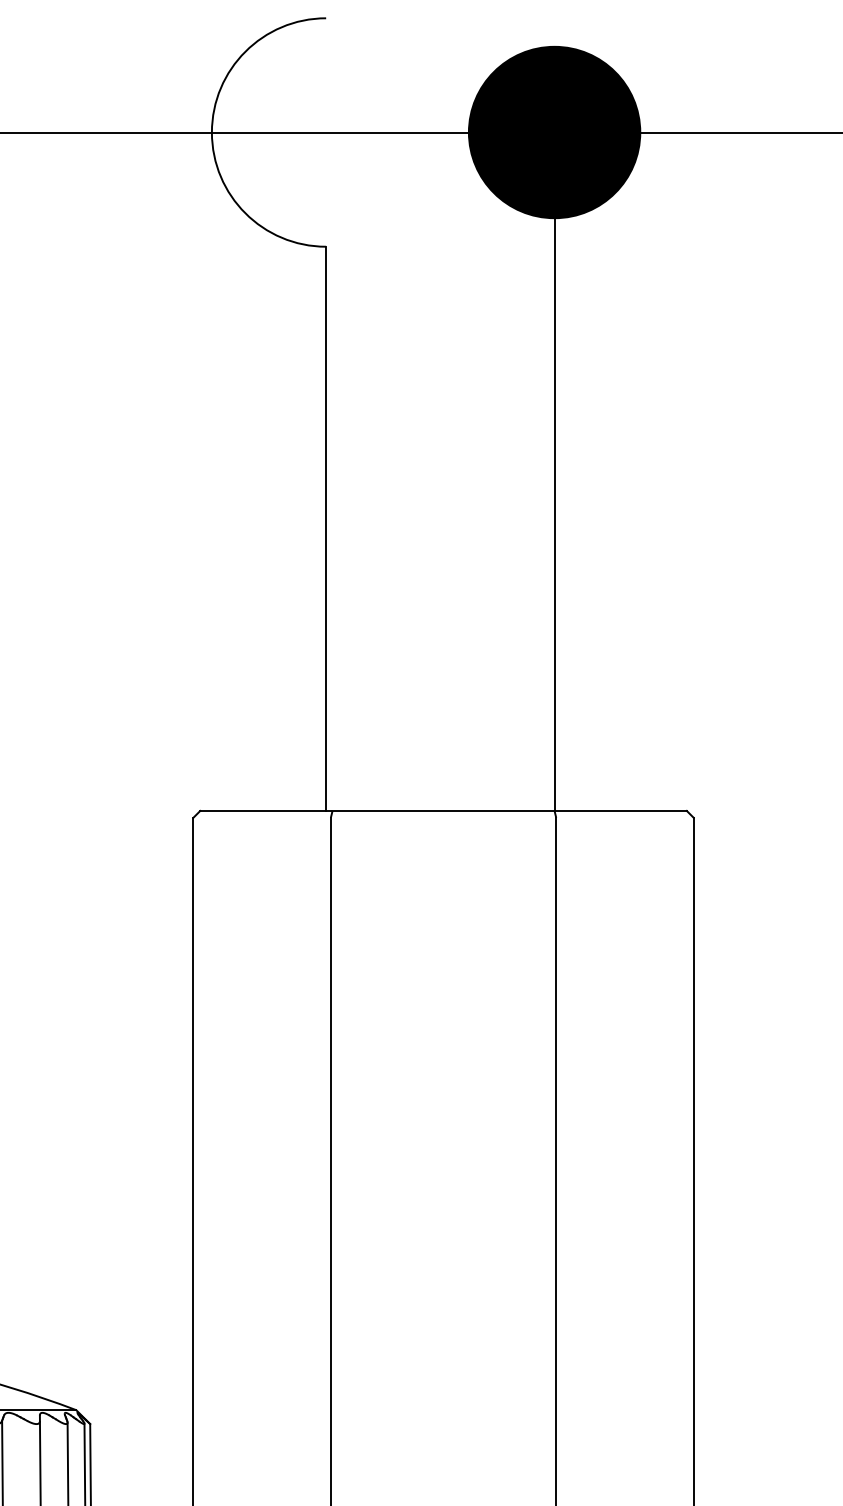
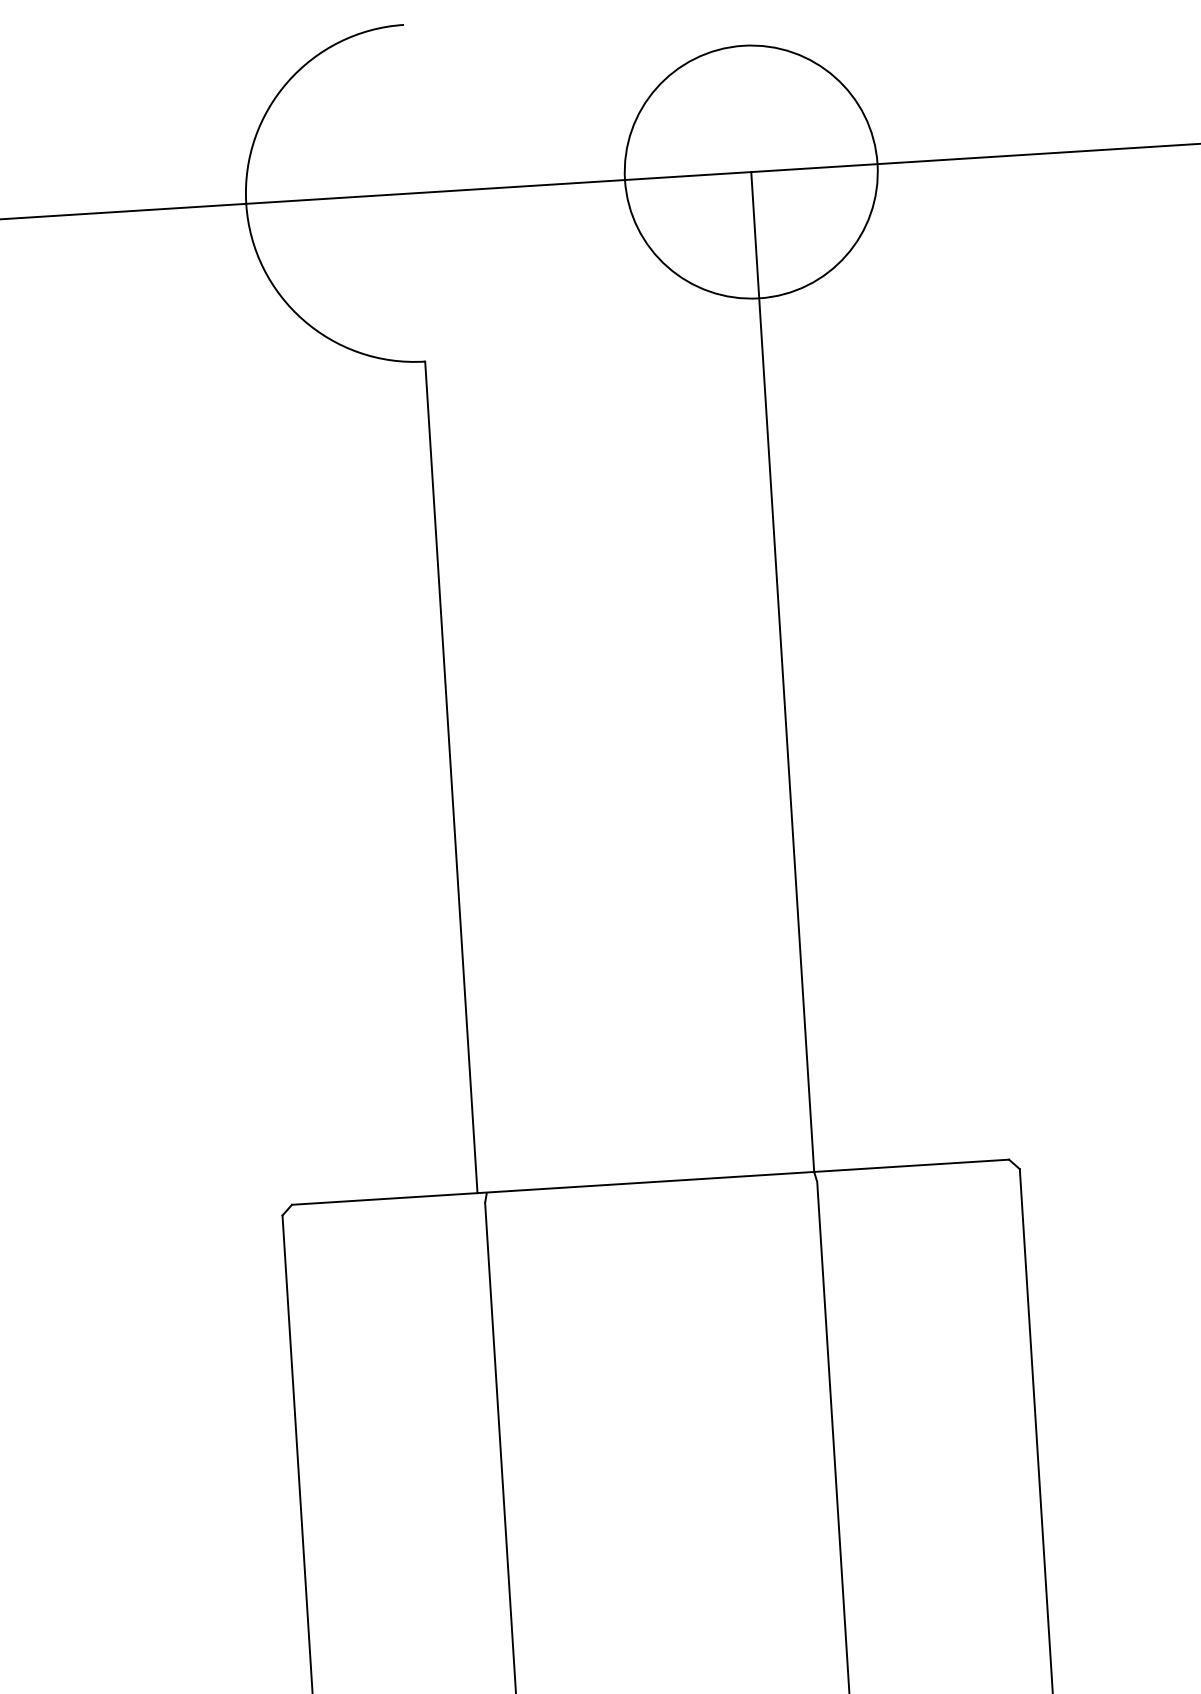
fill: (554, 132) -> (751, 172), removed

